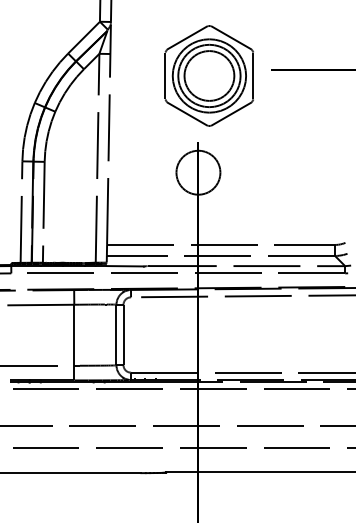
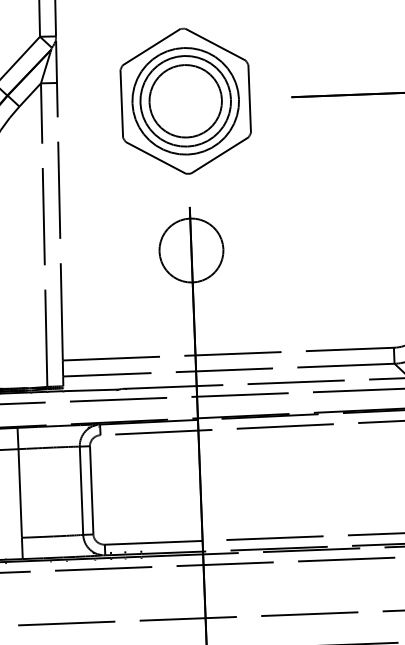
part: (208, 75) -> (184, 100), moved

